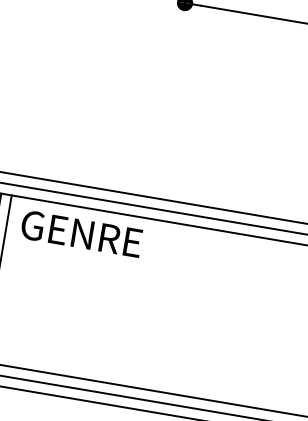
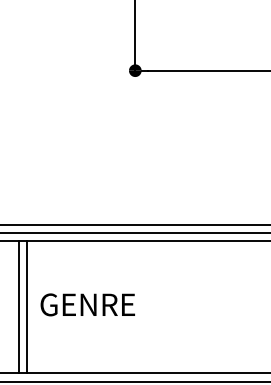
text: (81, 233) -> (87, 304), moved

